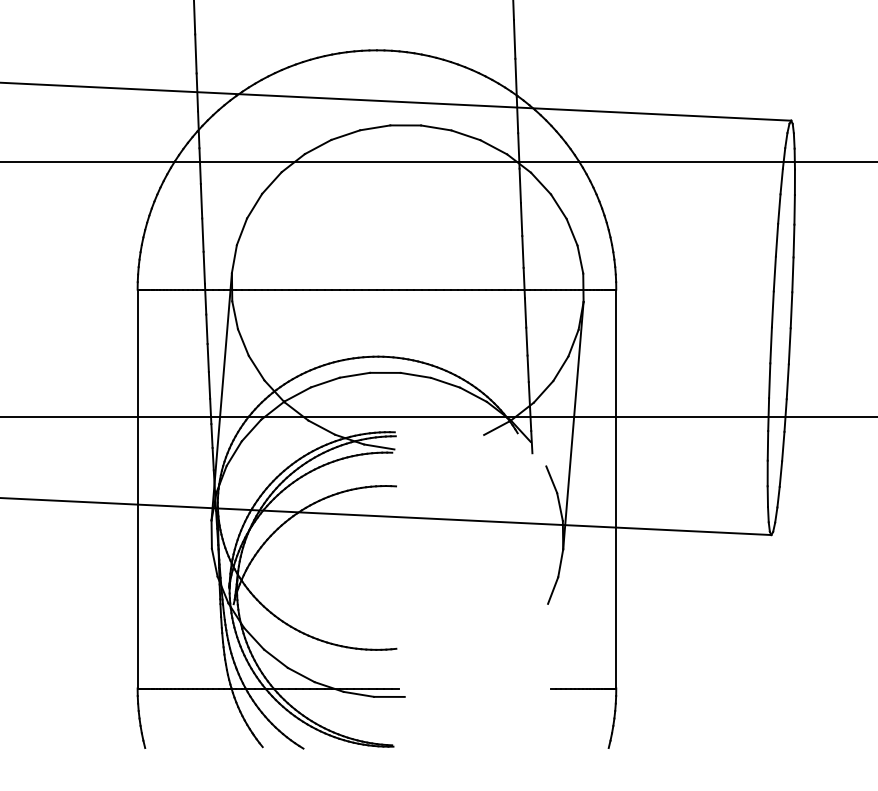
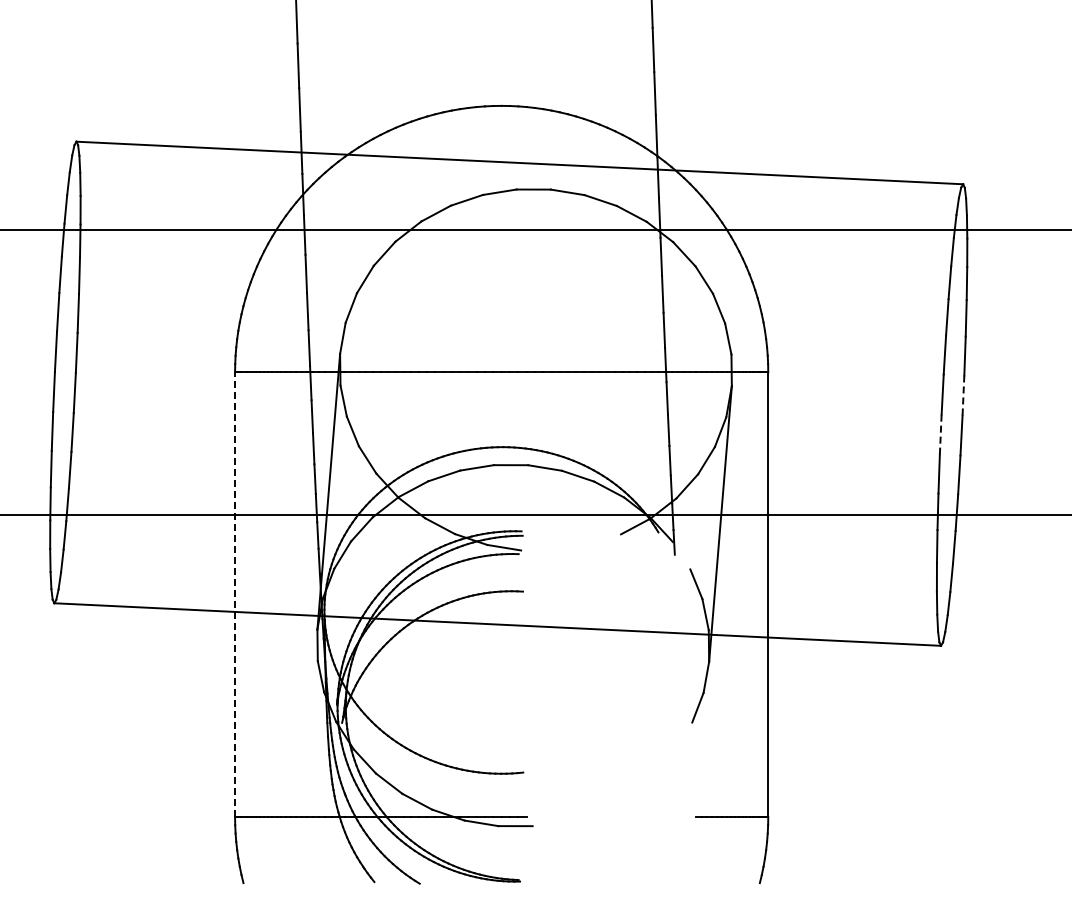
line: (791, 311) -> (963, 396), solid -> dashed
line: (770, 345) -> (940, 434), solid -> dashed
line: (138, 488) -> (235, 594), solid -> dashed

